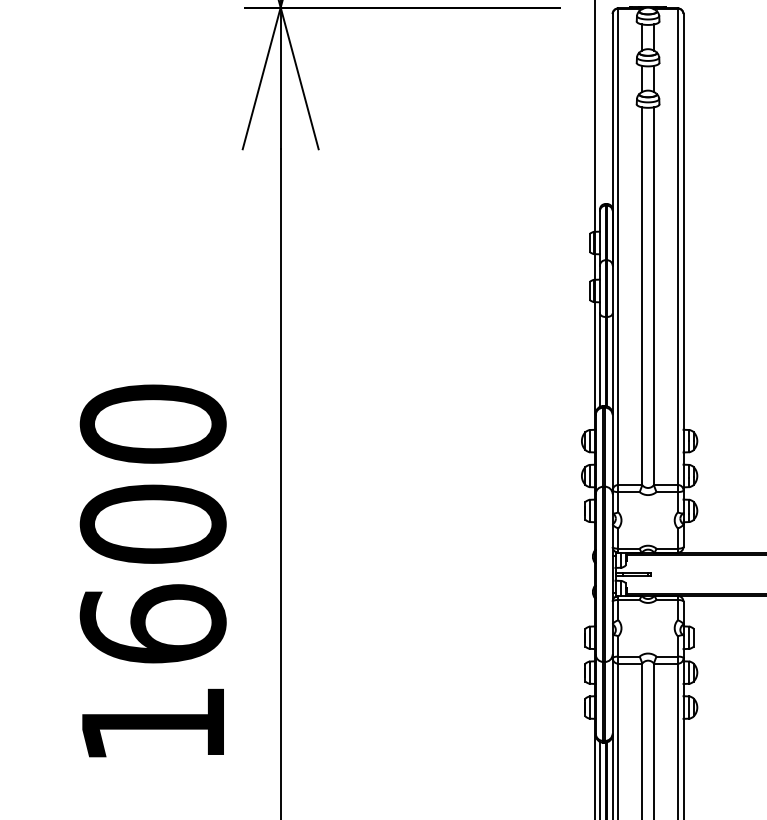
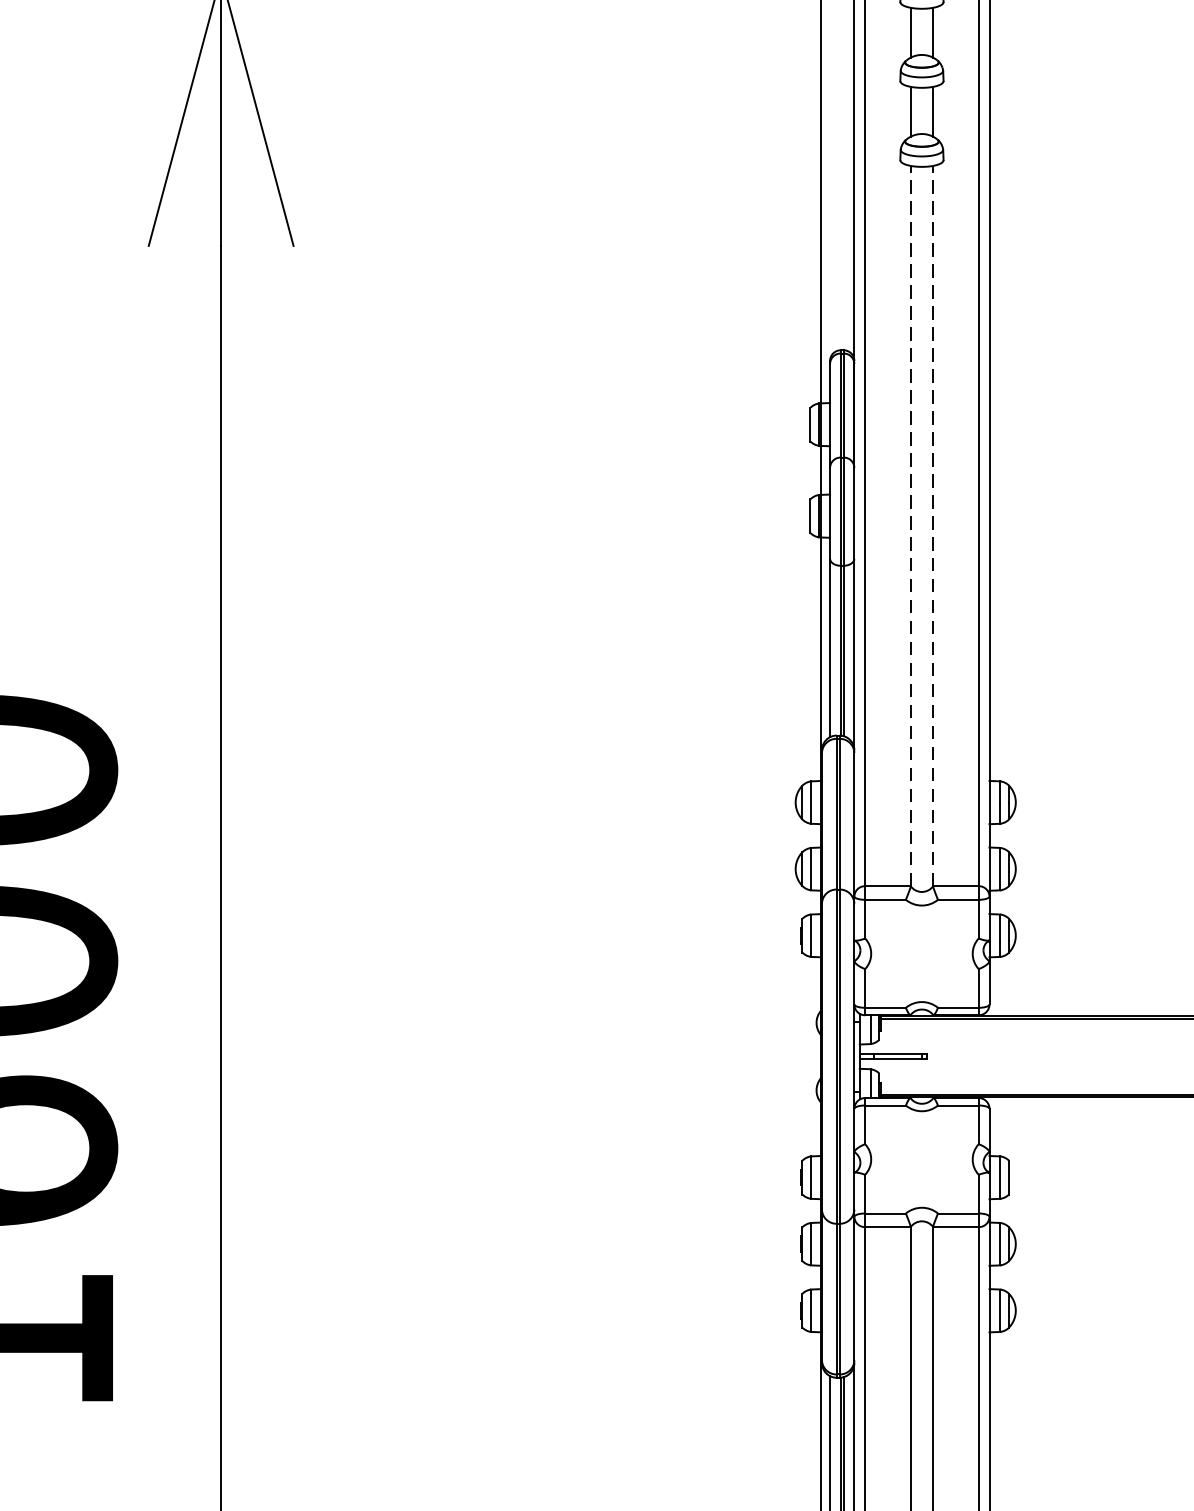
line: (642, 296) -> (911, 526), solid -> dashed
line: (654, 296) -> (934, 526), solid -> dashed

